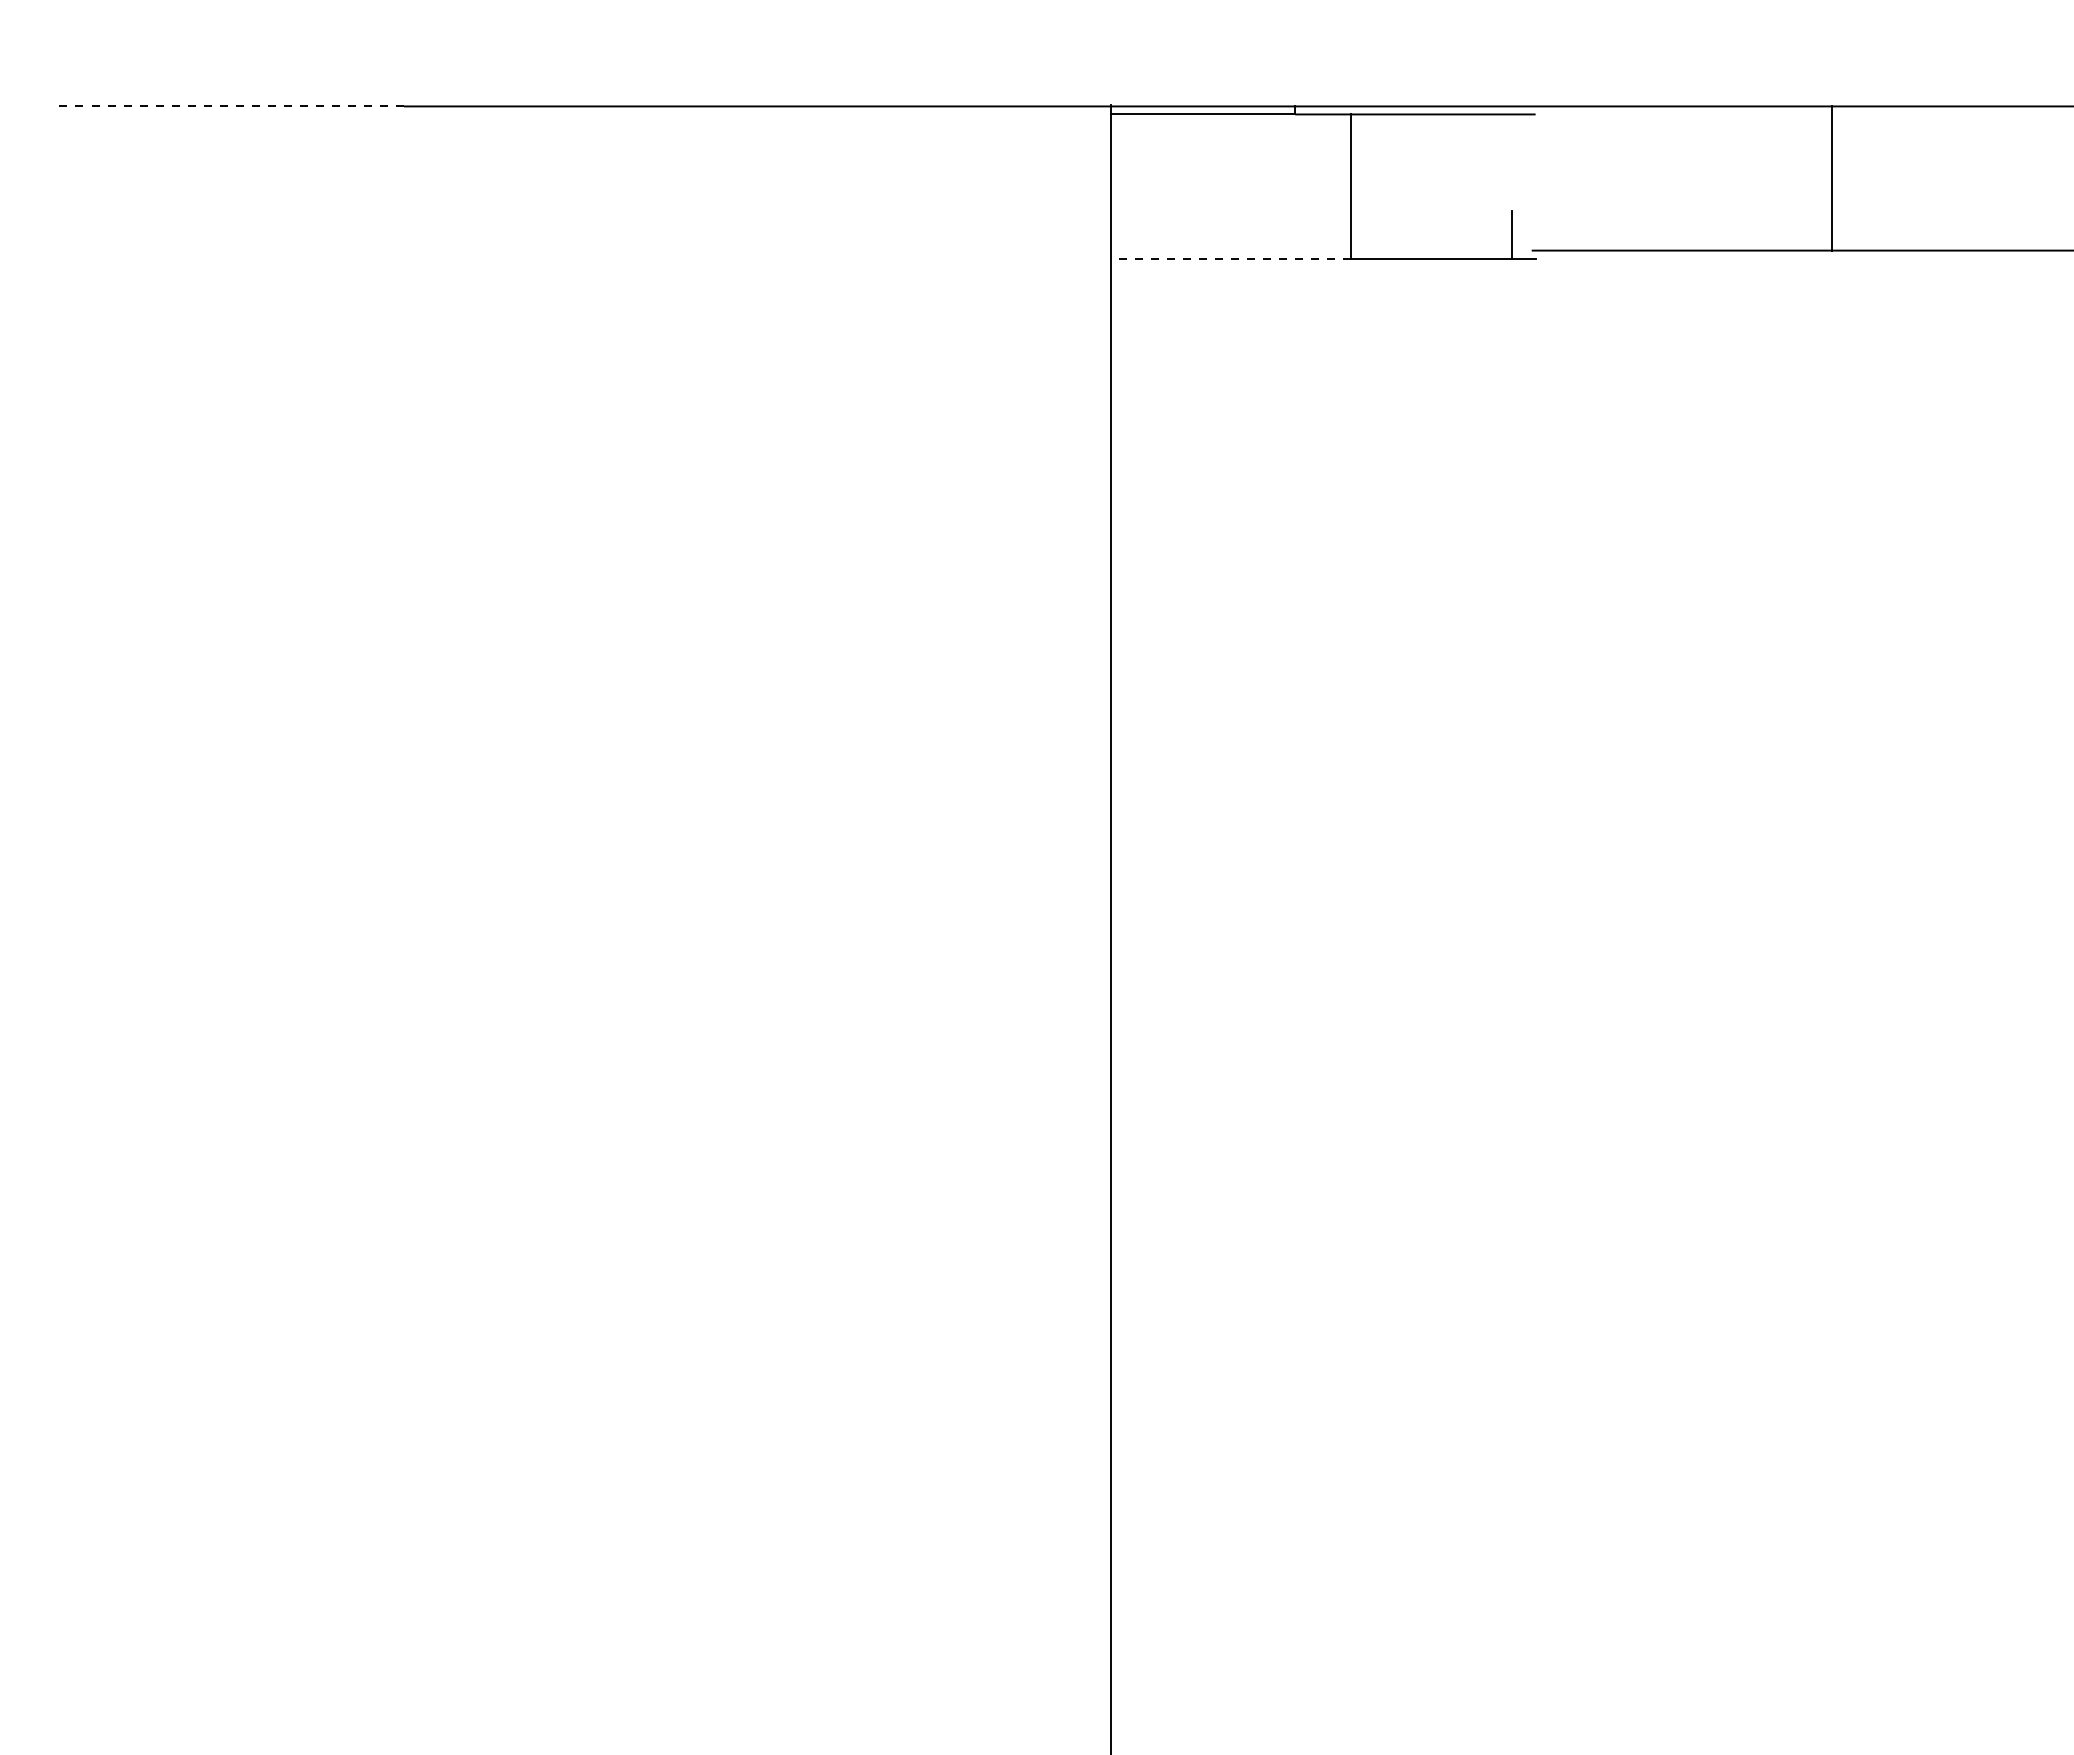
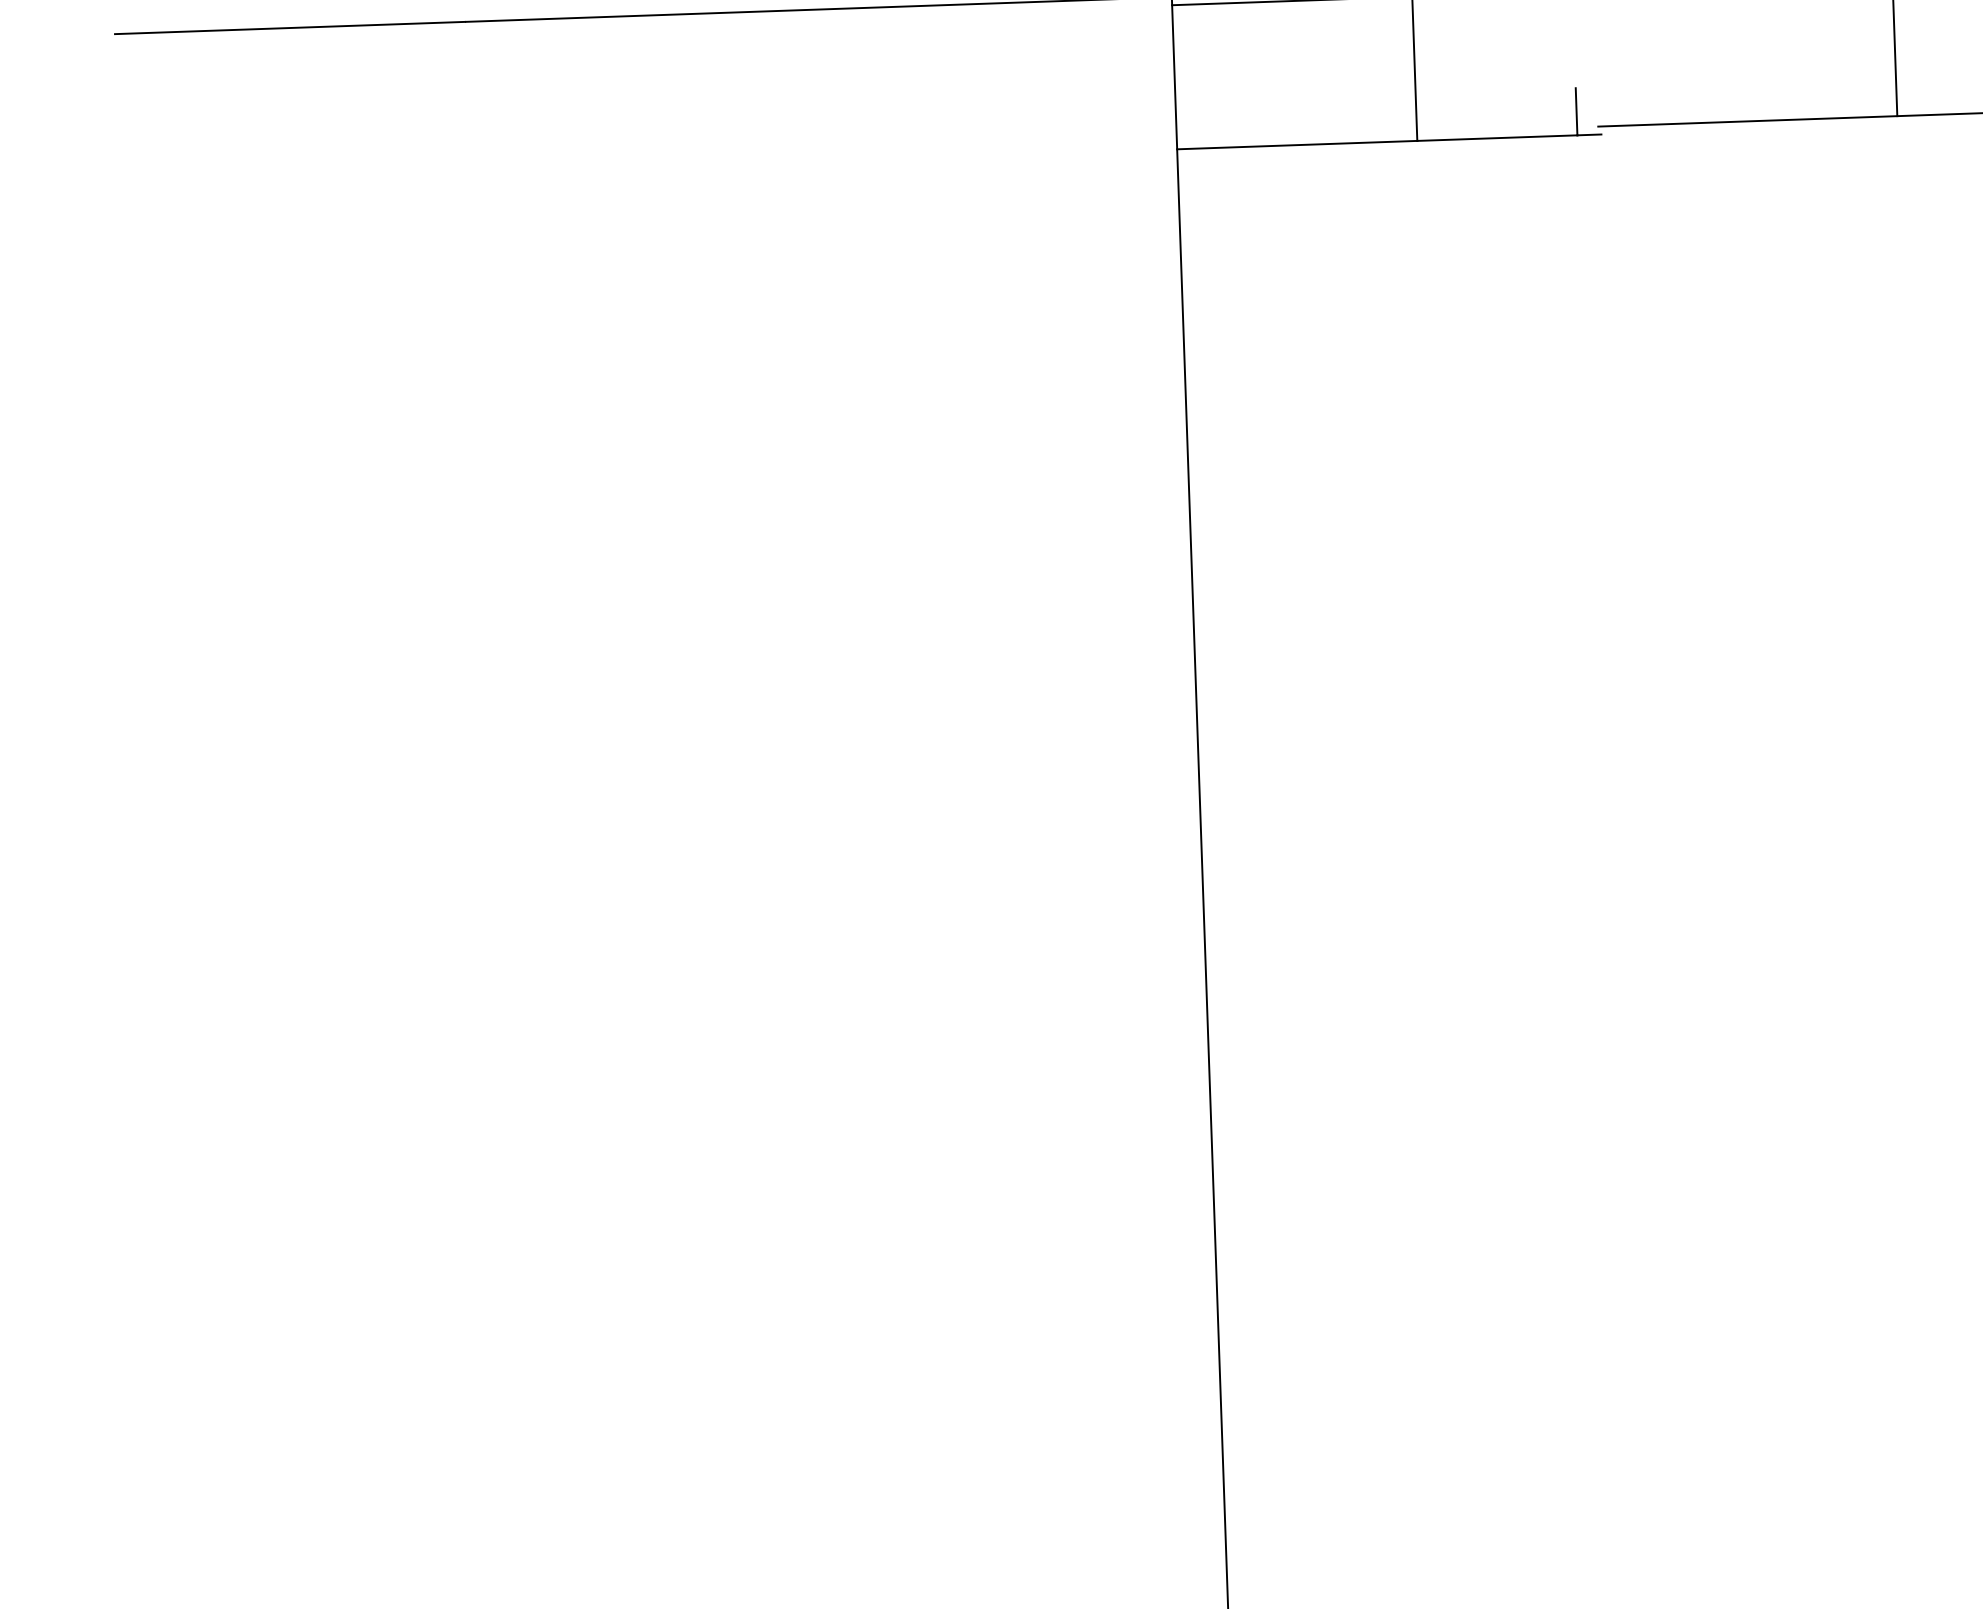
line: (228, 106) -> (289, 28), dashed -> solid
line: (1230, 258) -> (1296, 145), dashed -> solid

